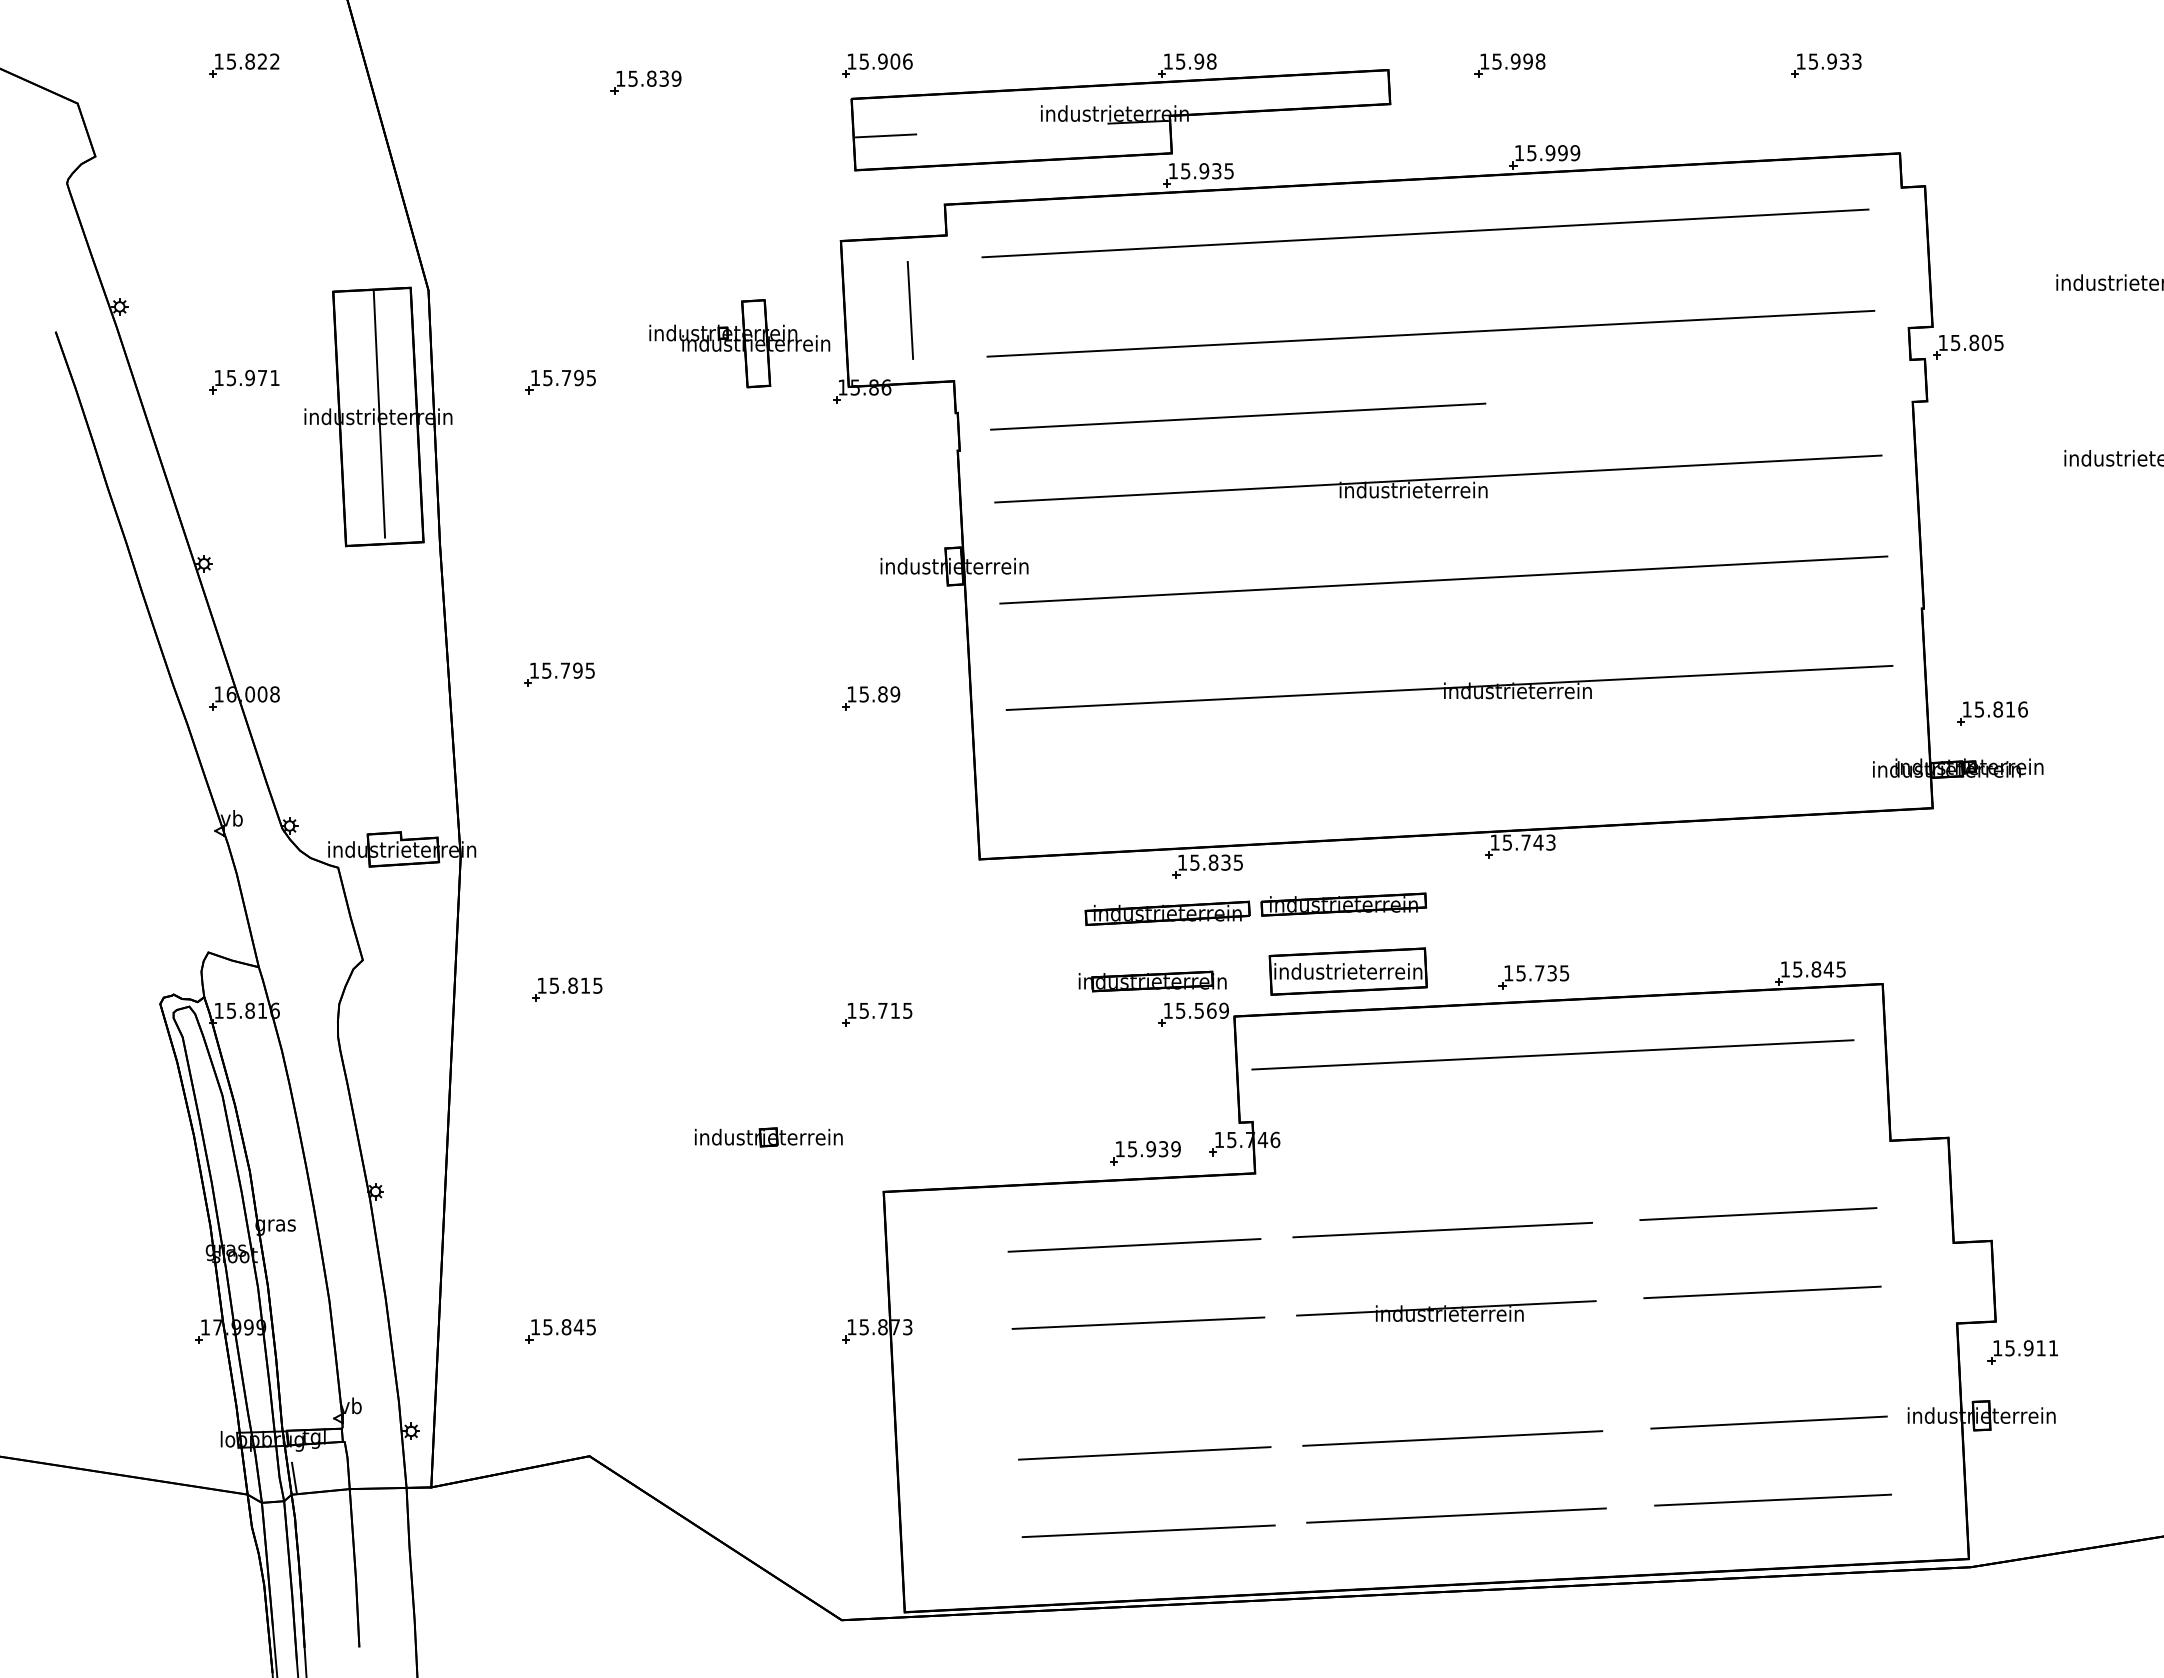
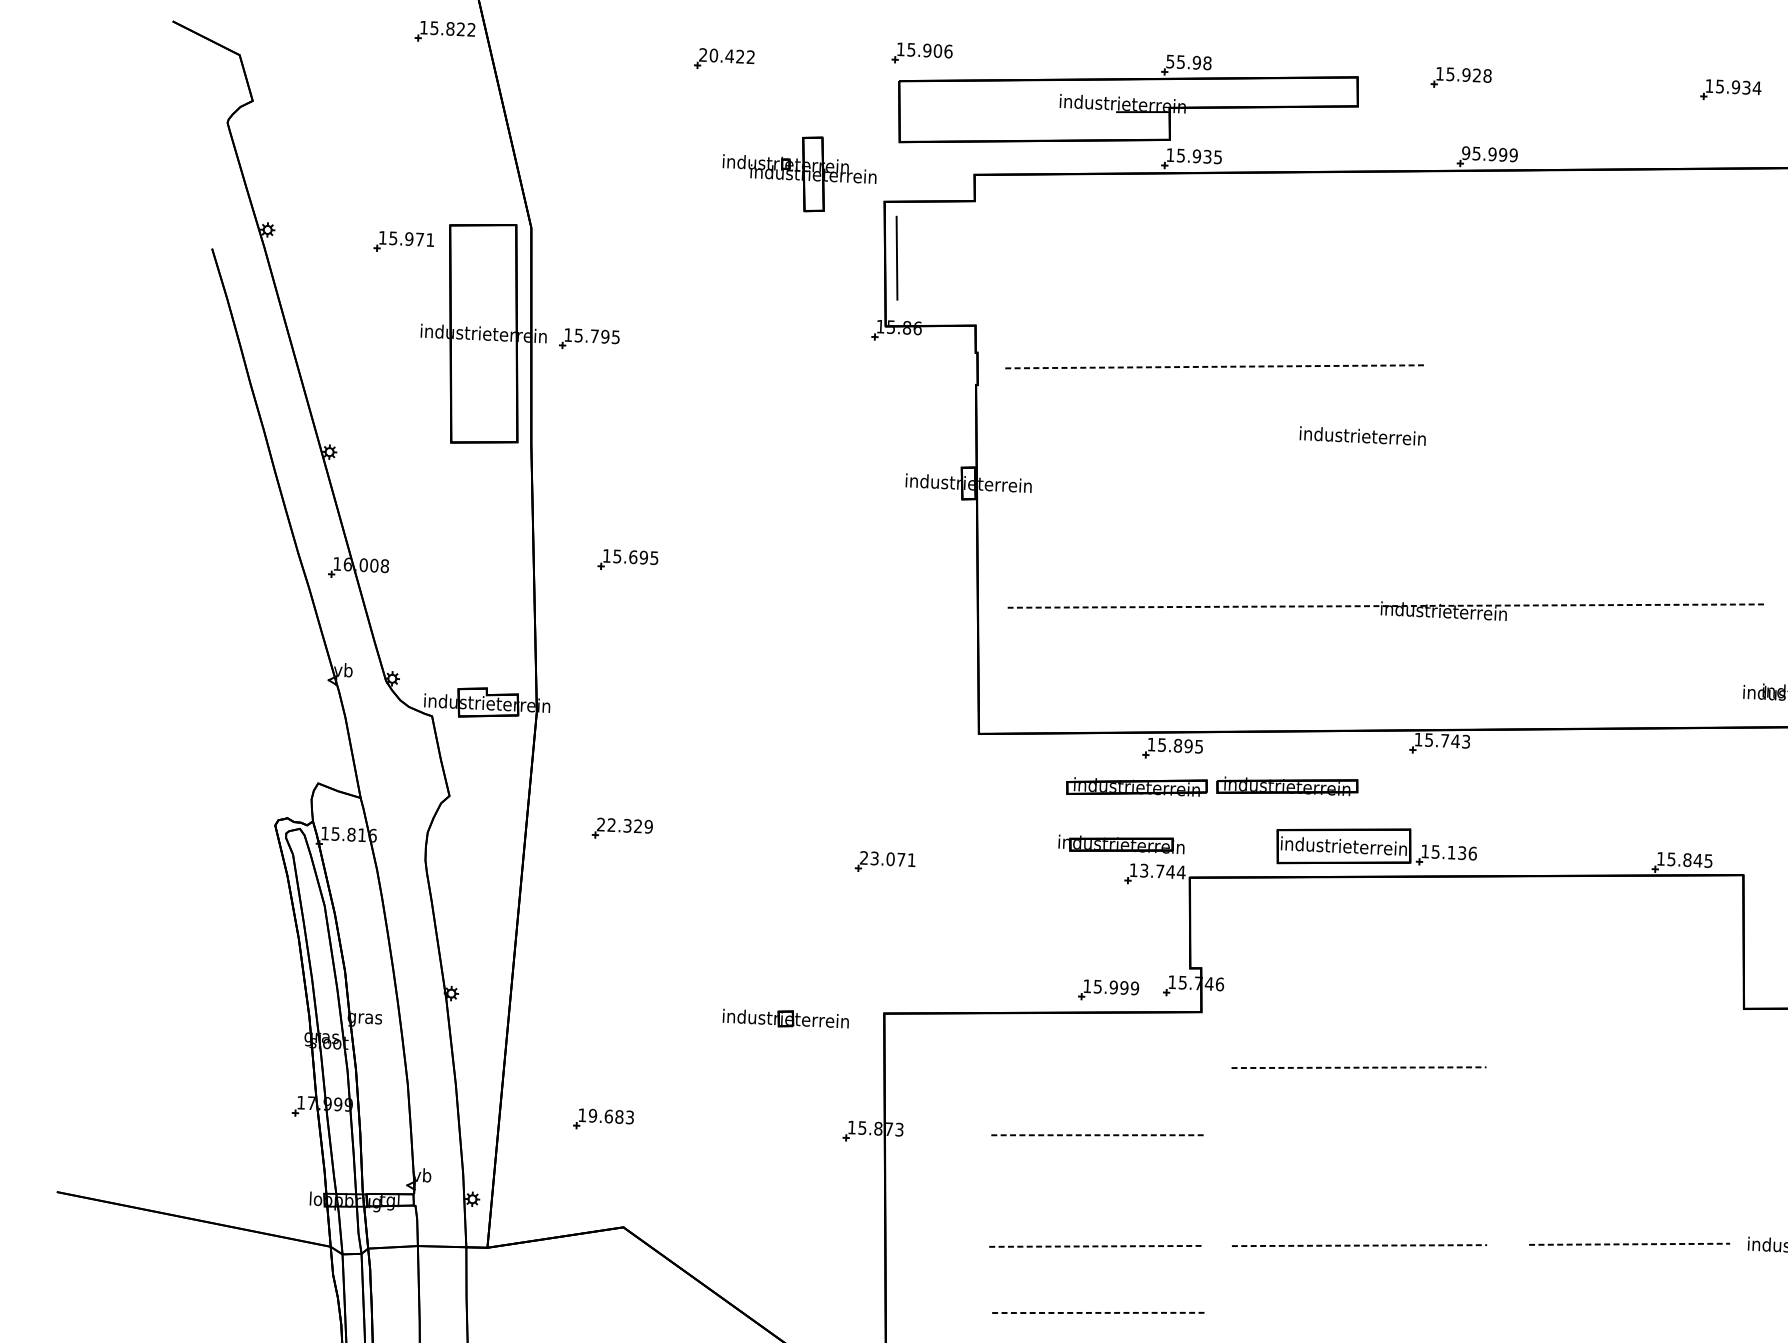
text: (1167, 61) -> (1169, 61), 15.98 -> 55.98
text: (1527, 61) -> (1476, 75), 15.998 -> 15.928
text: (1856, 61) -> (1756, 88), 15.933 -> 15.934
part: (244, 65) -> (445, 32), moved
text: (648, 78) -> (726, 55), 15.839 -> 20.422
line: (886, 135) -> (927, 113), removed
text: (1519, 153) -> (1466, 153), 15.999 -> 95.999
line: (1425, 233) -> (1382, 218), removed
line: (909, 310) -> (896, 258), moved
line: (1430, 333) -> (1383, 303), removed
part: (739, 343) -> (799, 173), moved
part: (560, 381) -> (589, 339), moved
part: (244, 382) -> (404, 242), moved
line: (379, 414) -> (484, 331), removed
line: (1238, 416) -> (1216, 366), solid -> dashed
line: (1438, 478) -> (1384, 427), removed
line: (1443, 579) -> (1384, 513), removed
text: (565, 670) -> (633, 557), 15.795 -> 15.695
line: (1449, 687) -> (1385, 605), solid -> dashed
part: (871, 698) -> (892, 592), removed
text: (1225, 862) -> (1188, 746), 15.835 -> 15.895
part: (1347, 971) -> (1343, 846), moved
text: (1552, 973) -> (1462, 853), 15.735 -> 15.136
text: (569, 985) -> (624, 825), 15.815 -> 22.329
text: (879, 1010) -> (887, 858), 15.715 -> 23.071
text: (1202, 1010) -> (1162, 871), 15.569 -> 13.744
line: (1552, 1054) -> (1459, 922), removed
part: (768, 1137) -> (785, 1018), moved
text: (1163, 1149) -> (1124, 988), 15.939 -> 15.999
line: (1758, 1214) -> (1628, 1066), removed
line: (1443, 1230) -> (1359, 1068), solid -> dashed
line: (1134, 1245) -> (1095, 1068), removed
line: (1762, 1292) -> (1629, 1133), removed
part: (1446, 1310) -> (1359, 1136), removed
line: (1138, 1323) -> (1096, 1135), solid -> dashed
text: (569, 1327) -> (611, 1116), 15.845 -> 19.683
line: (1769, 1422) -> (1629, 1244), solid -> dashed
line: (1452, 1438) -> (1359, 1245), solid -> dashed
line: (1144, 1453) -> (1096, 1246), solid -> dashed
line: (294, 1477) -> (371, 1234), removed
line: (1773, 1499) -> (1630, 1310), removed
line: (1456, 1515) -> (1359, 1311), removed
line: (1148, 1531) -> (1096, 1313), solid -> dashed

